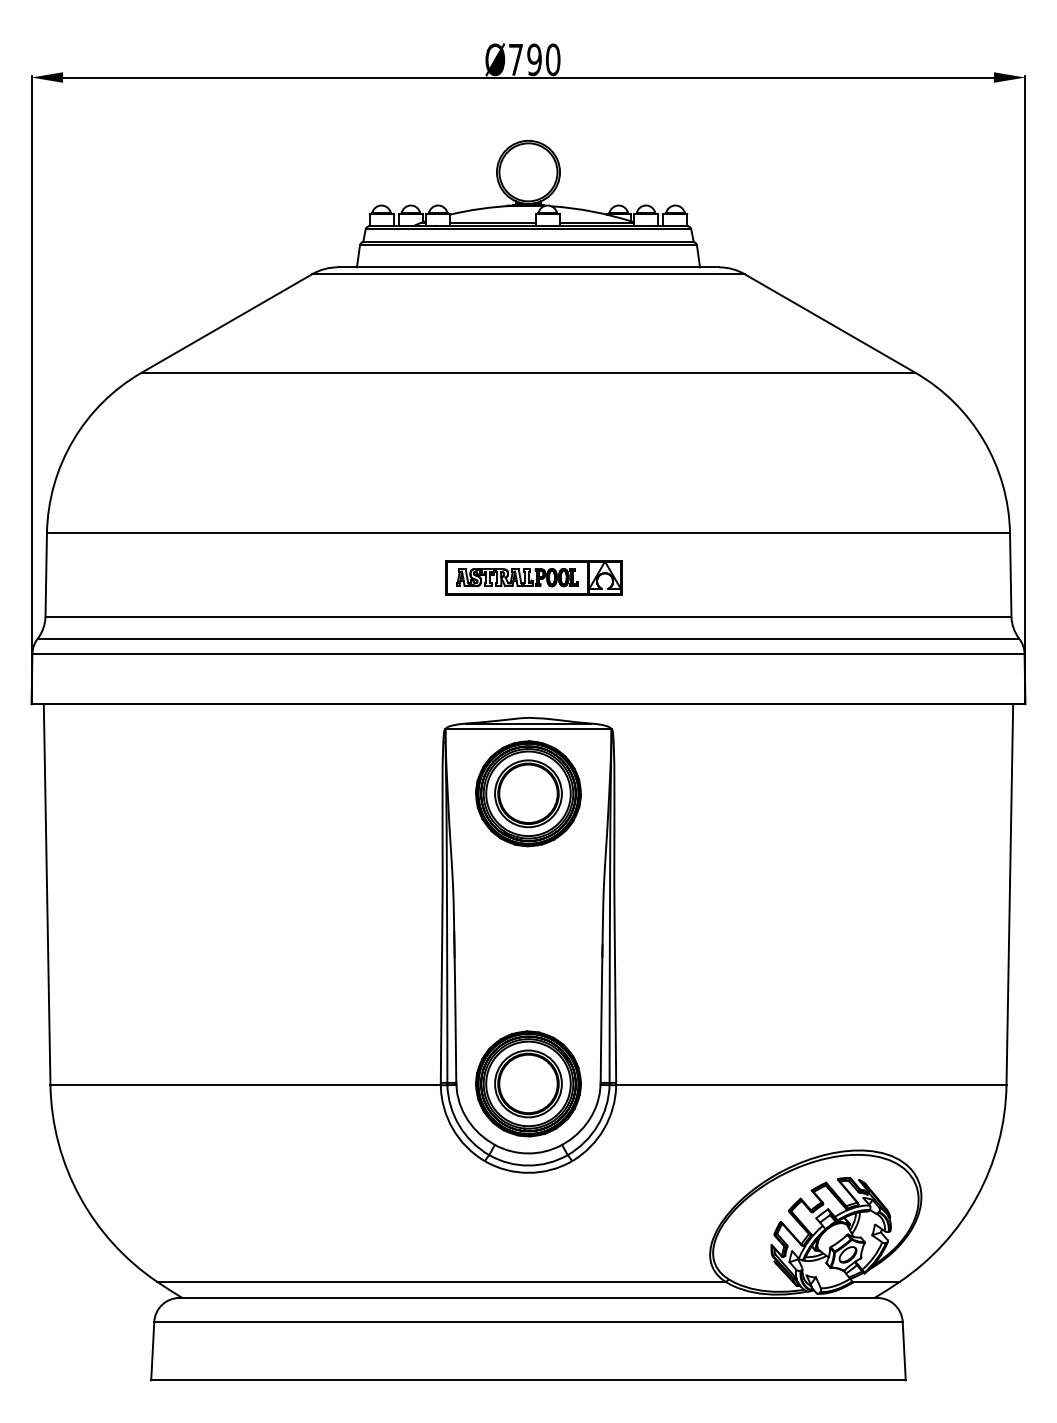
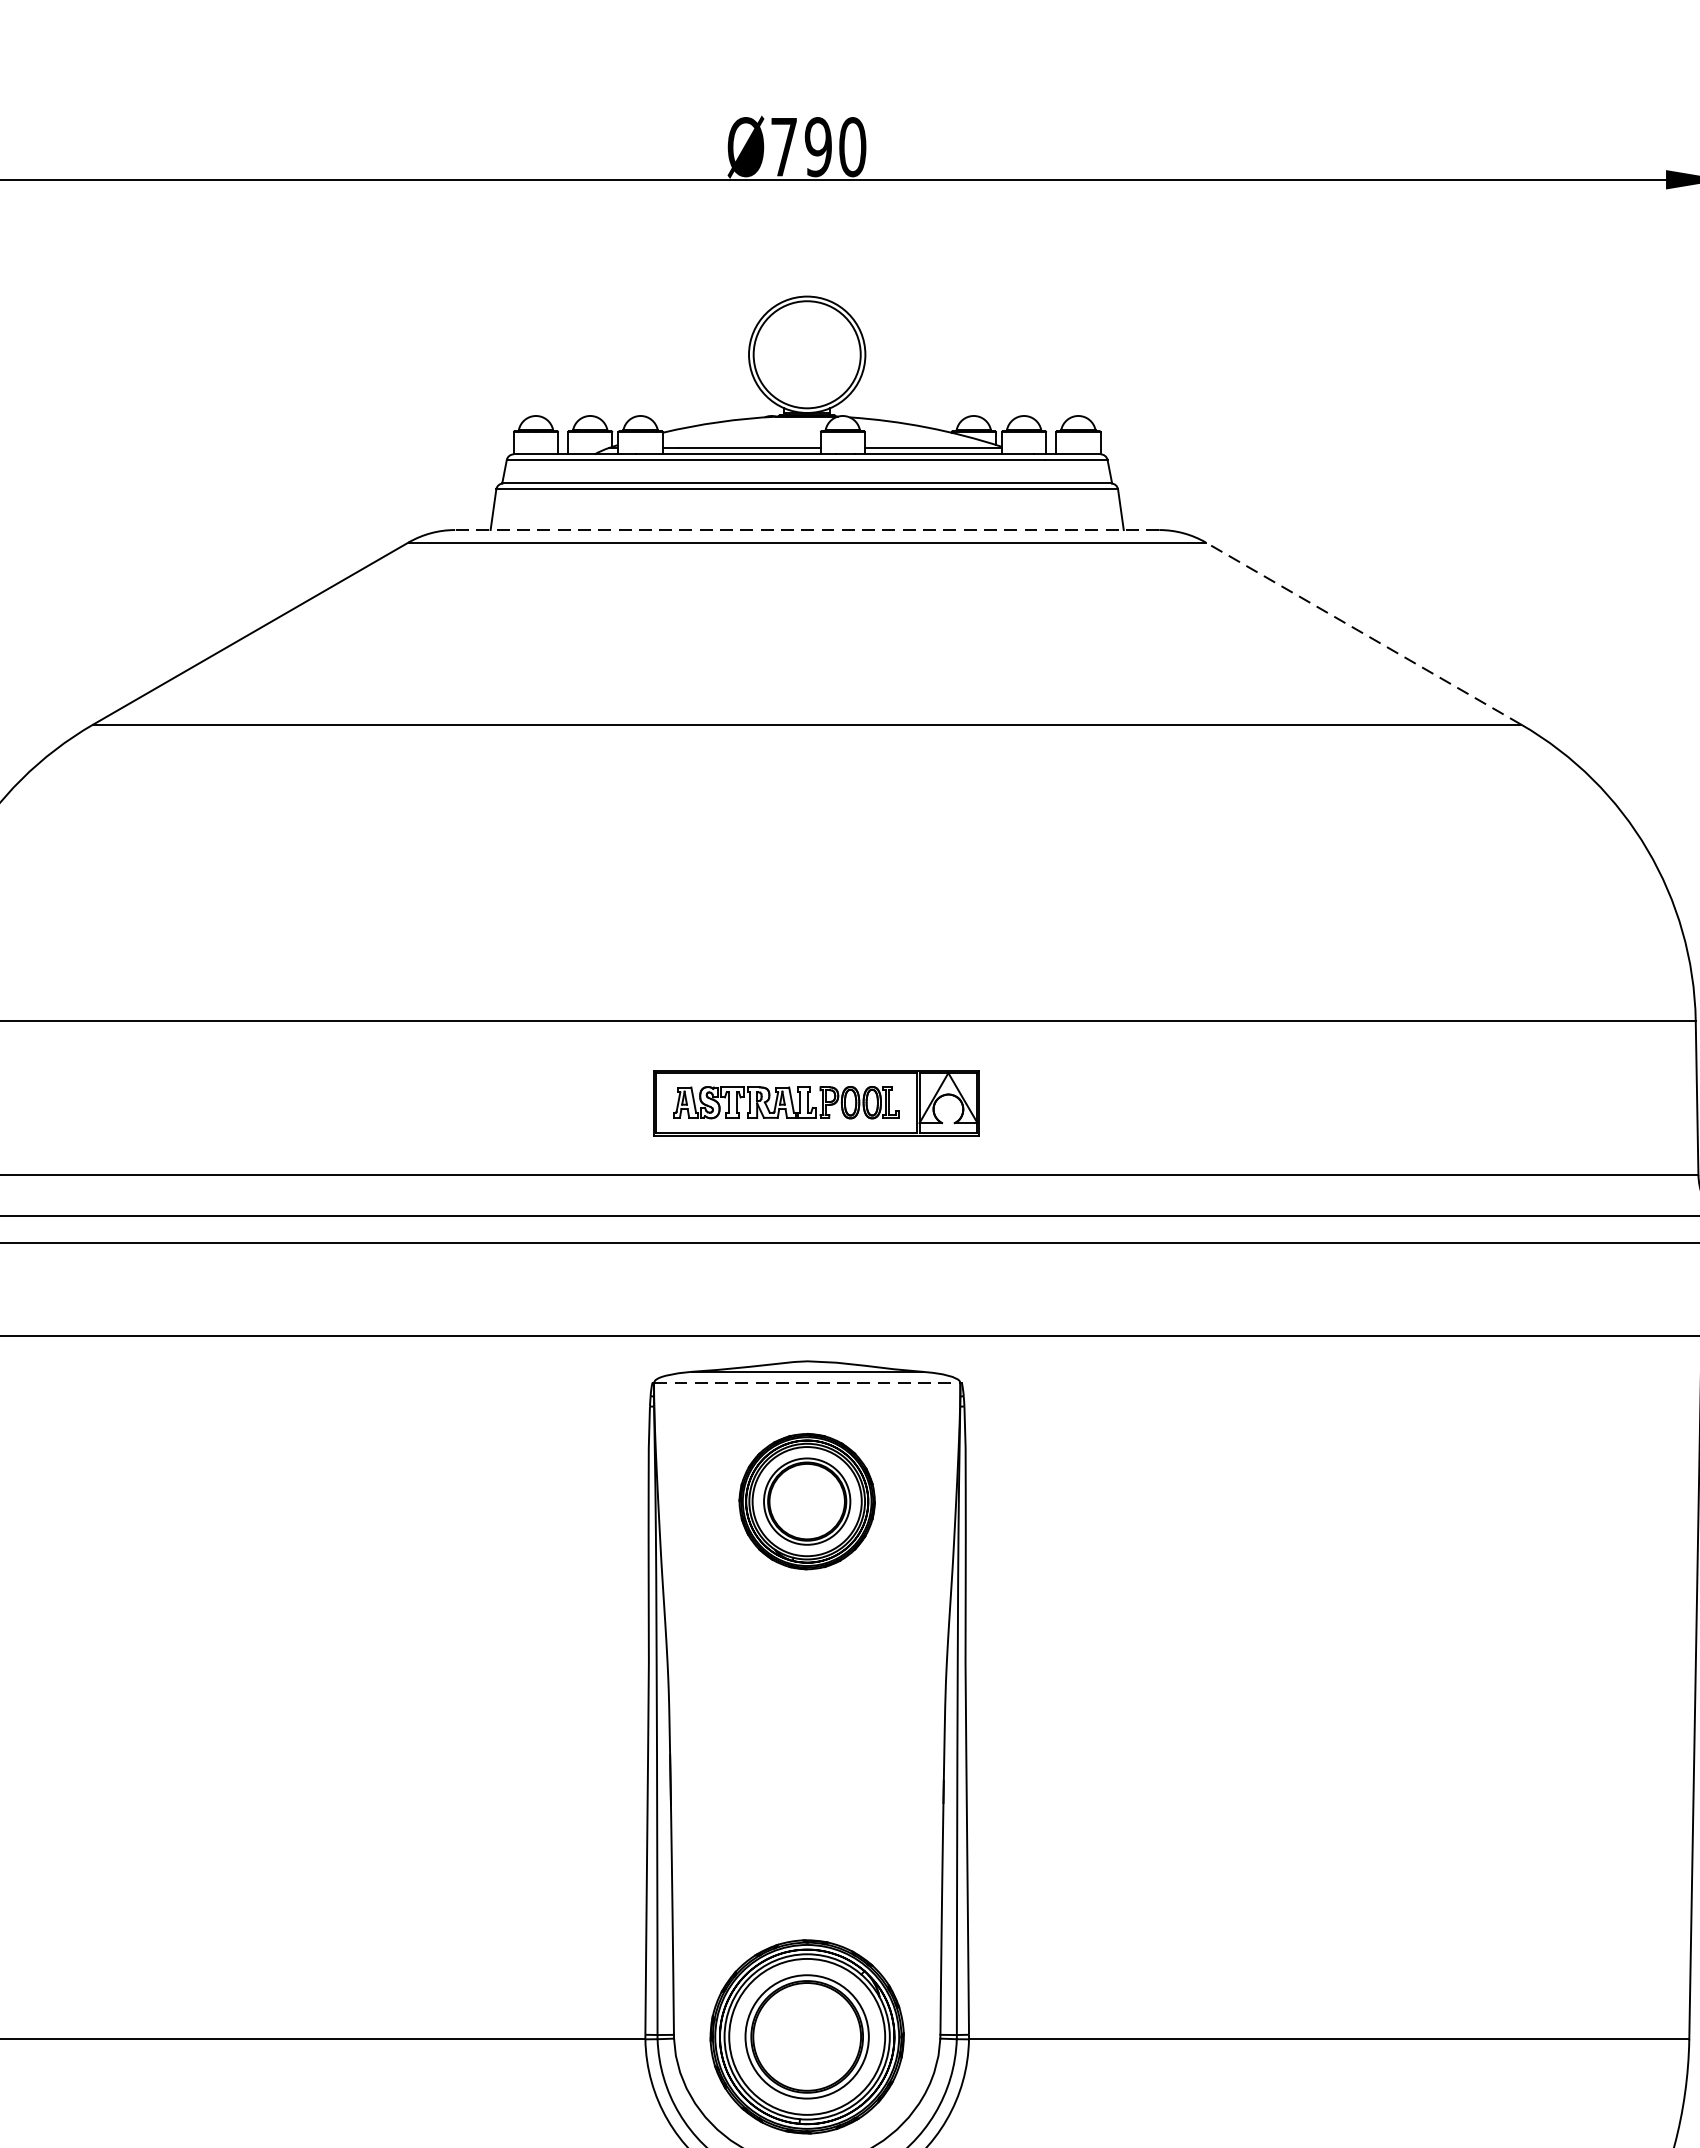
line: (528, 267) -> (807, 530), solid -> dashed
line: (829, 323) -> (1362, 633), solid -> dashed
line: (528, 729) -> (807, 1382), solid -> dashed
part: (528, 793) -> (807, 1500), size x0.7

